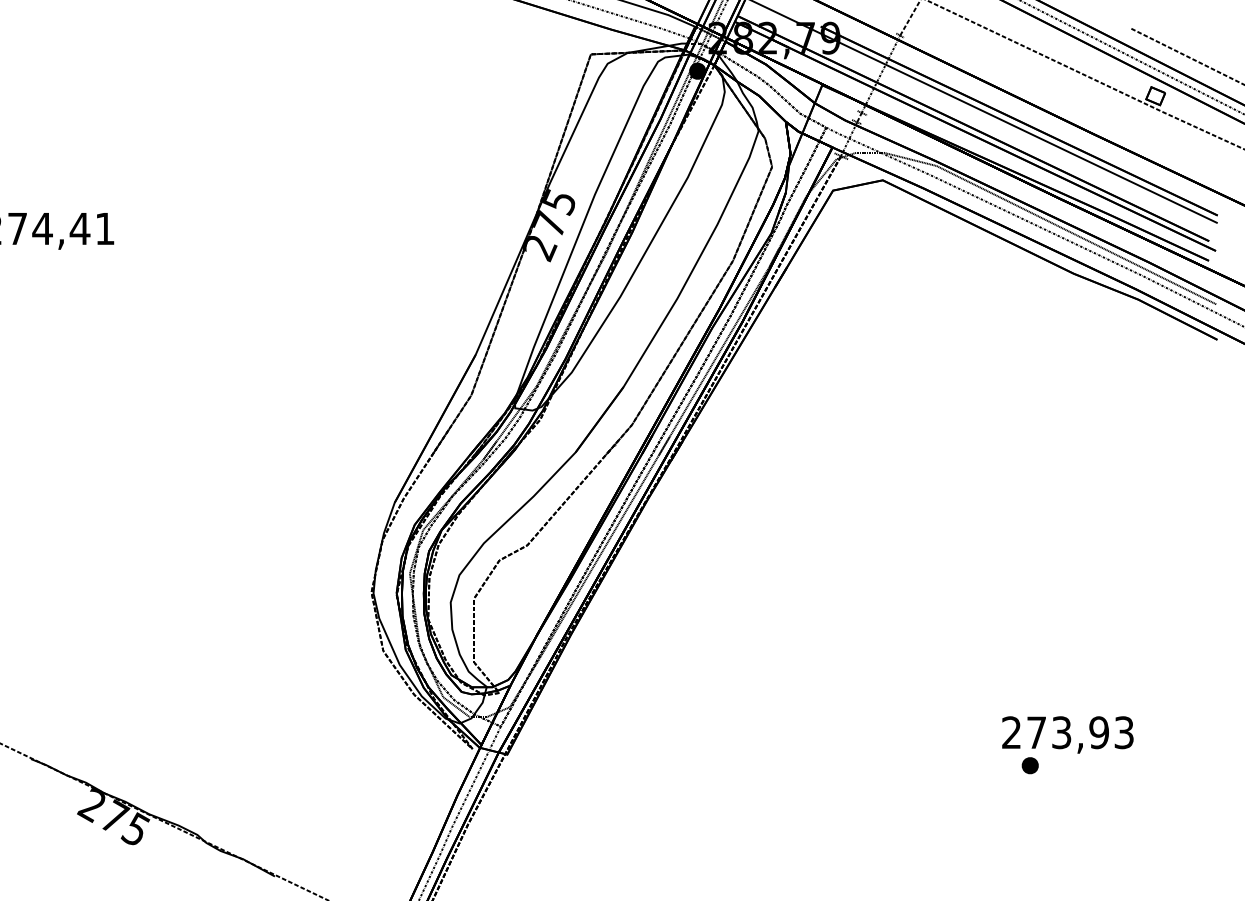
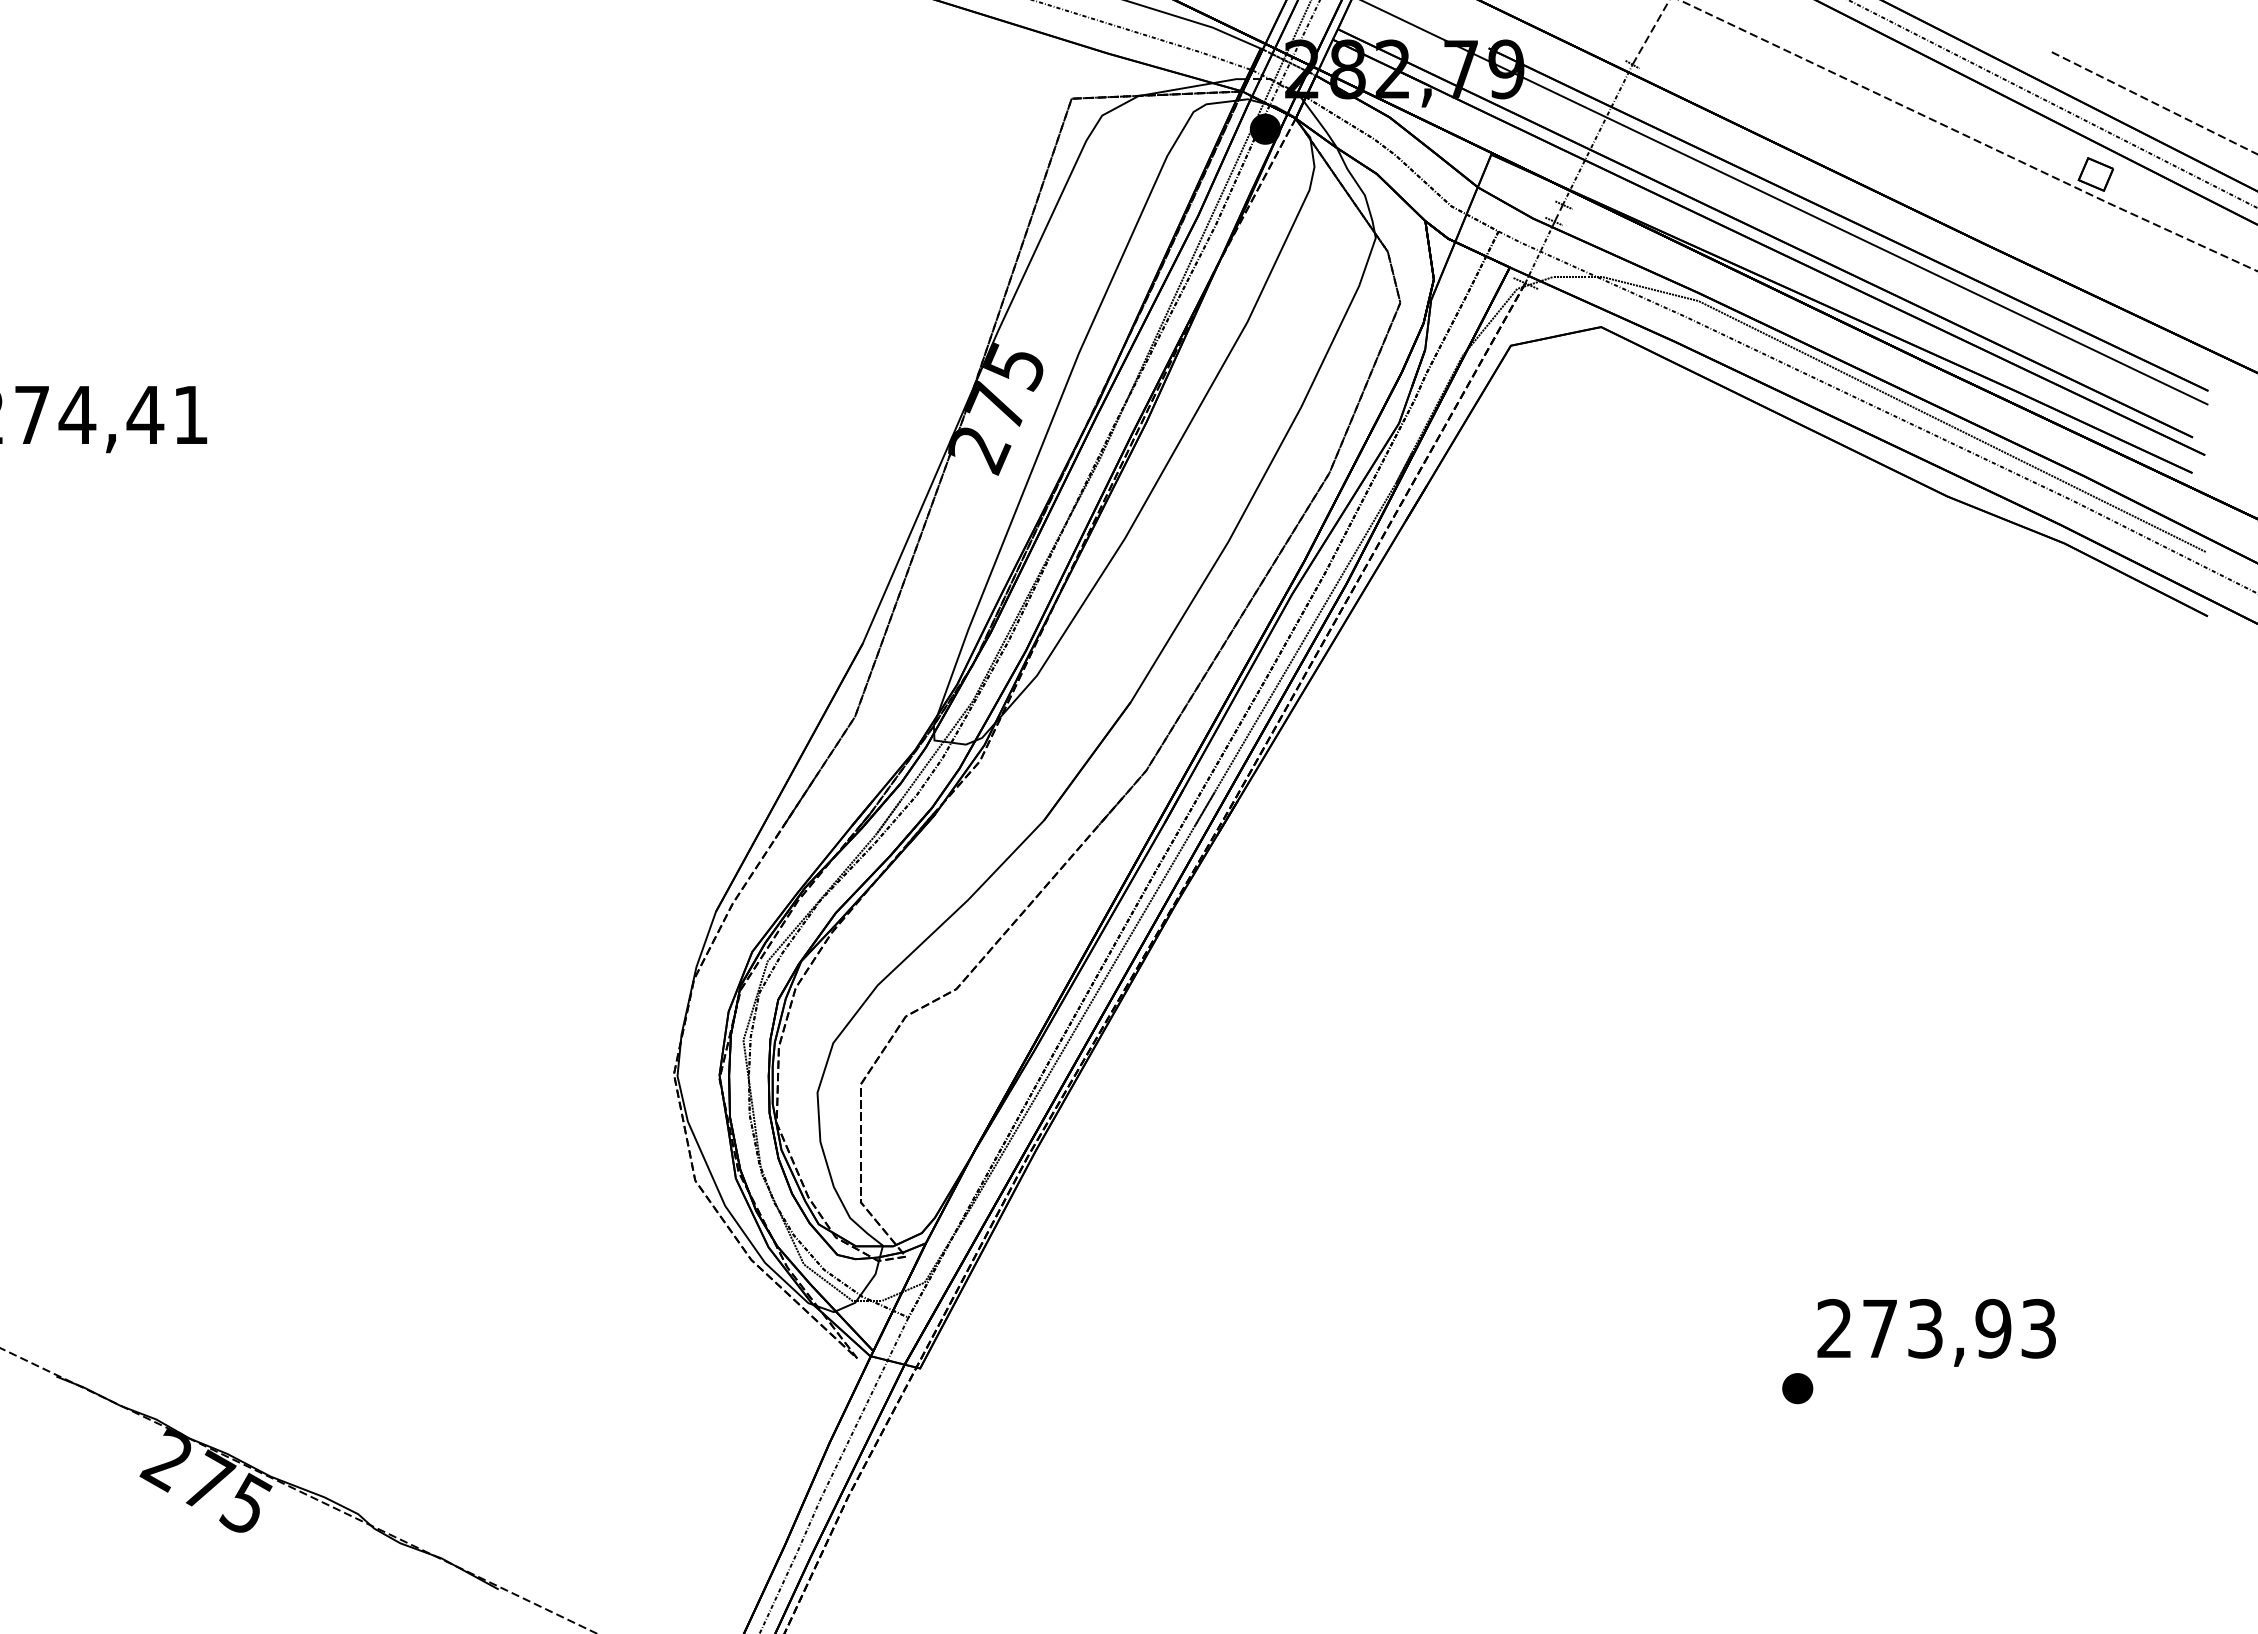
part: (1029, 765) -> (1796, 1388), moved

